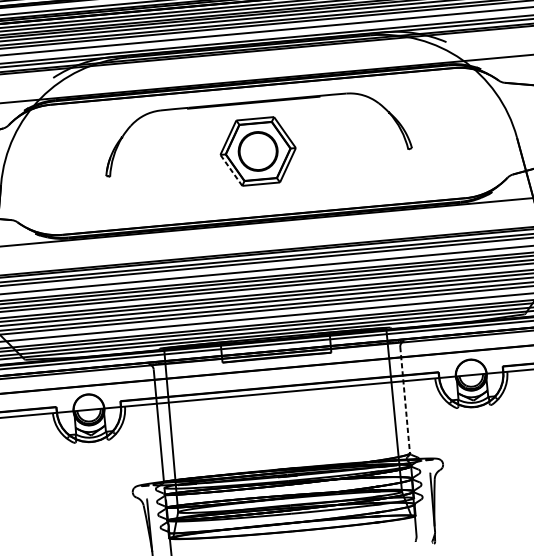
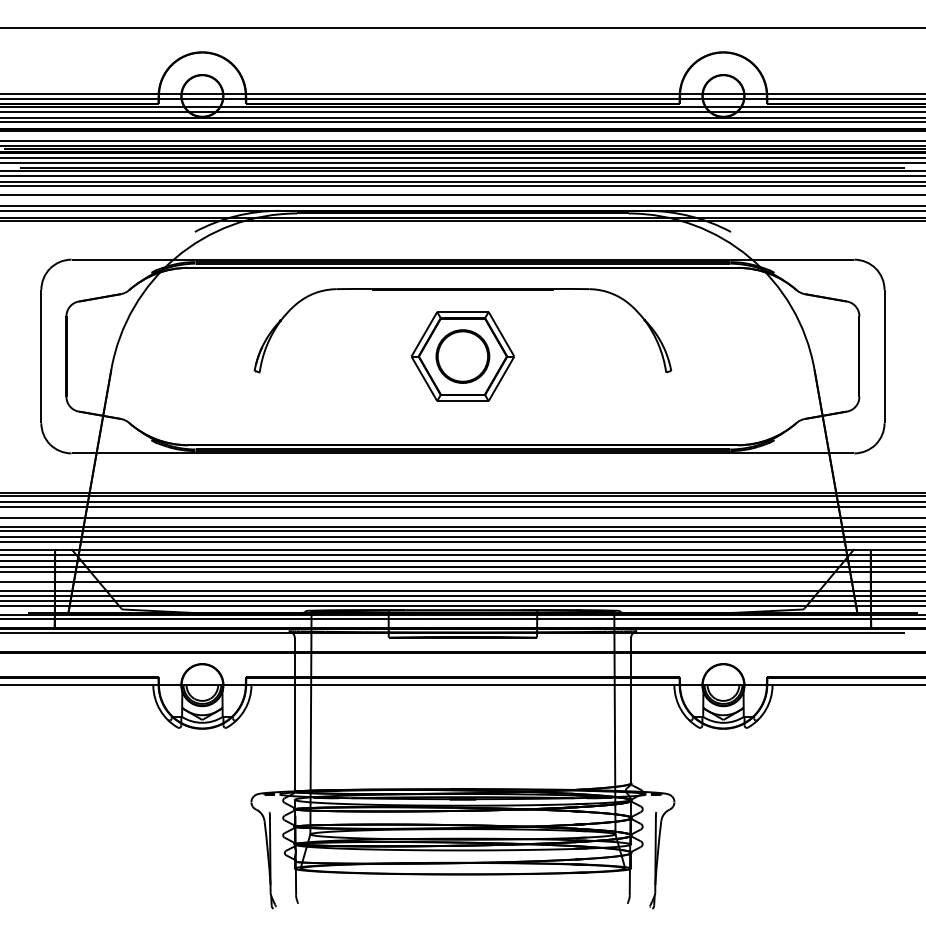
line: (231, 170) -> (424, 378), dashed -> solid
line: (404, 400) -> (630, 711), dashed -> solid

